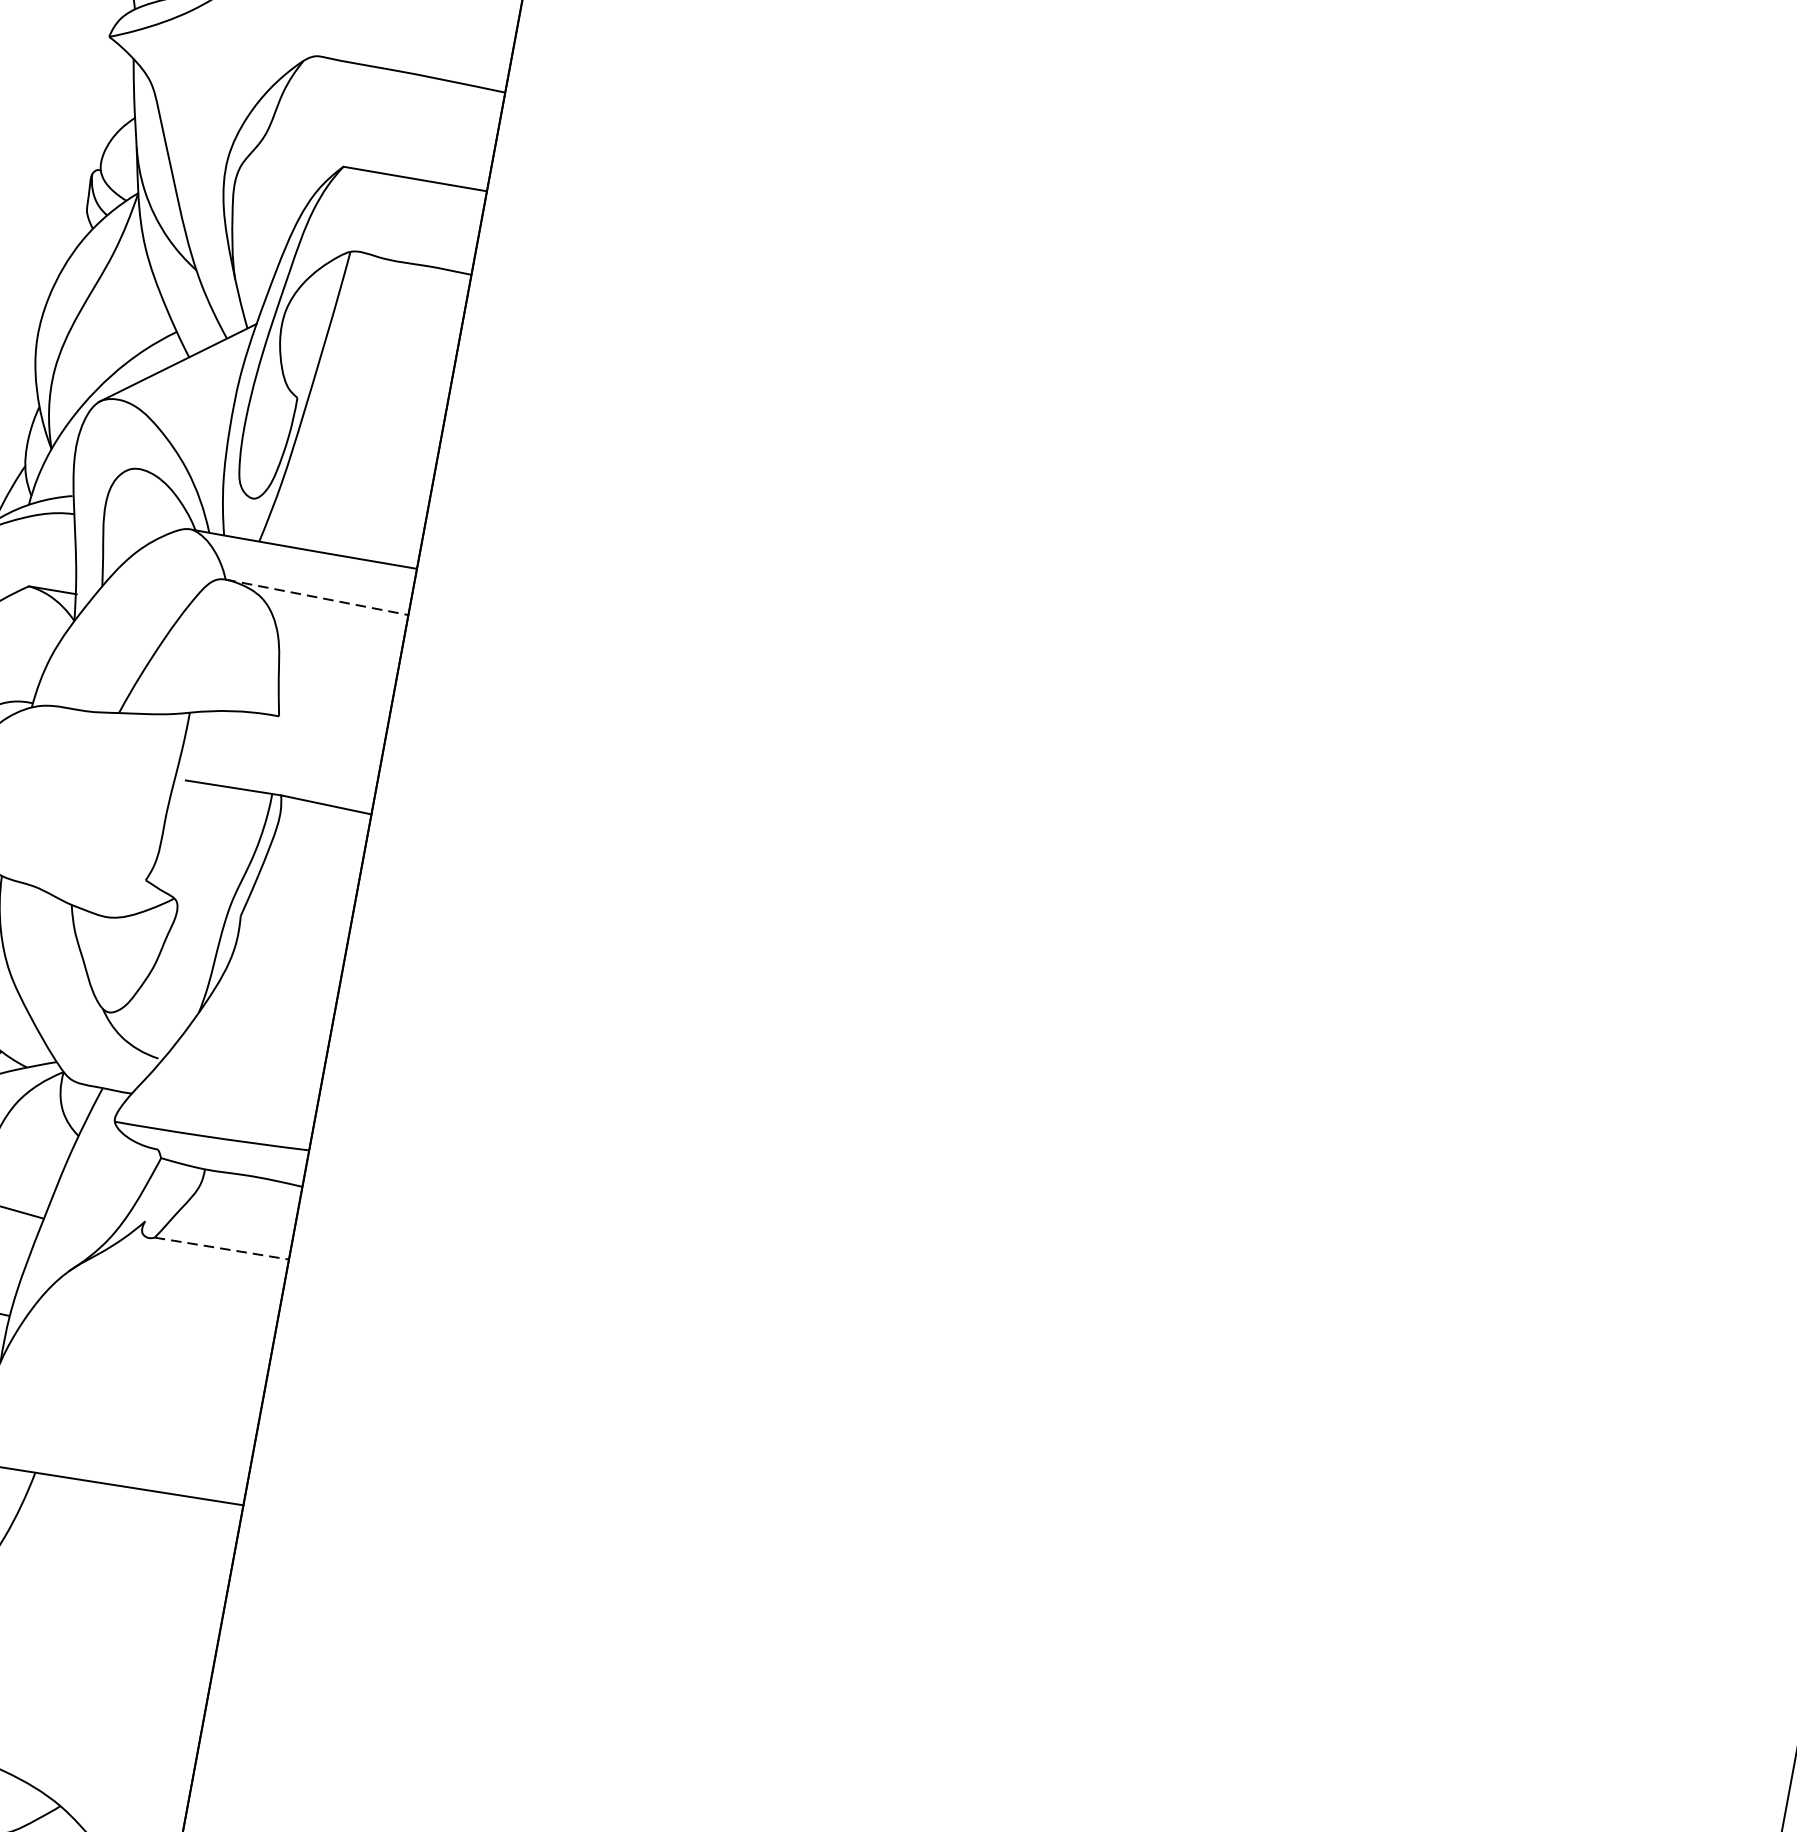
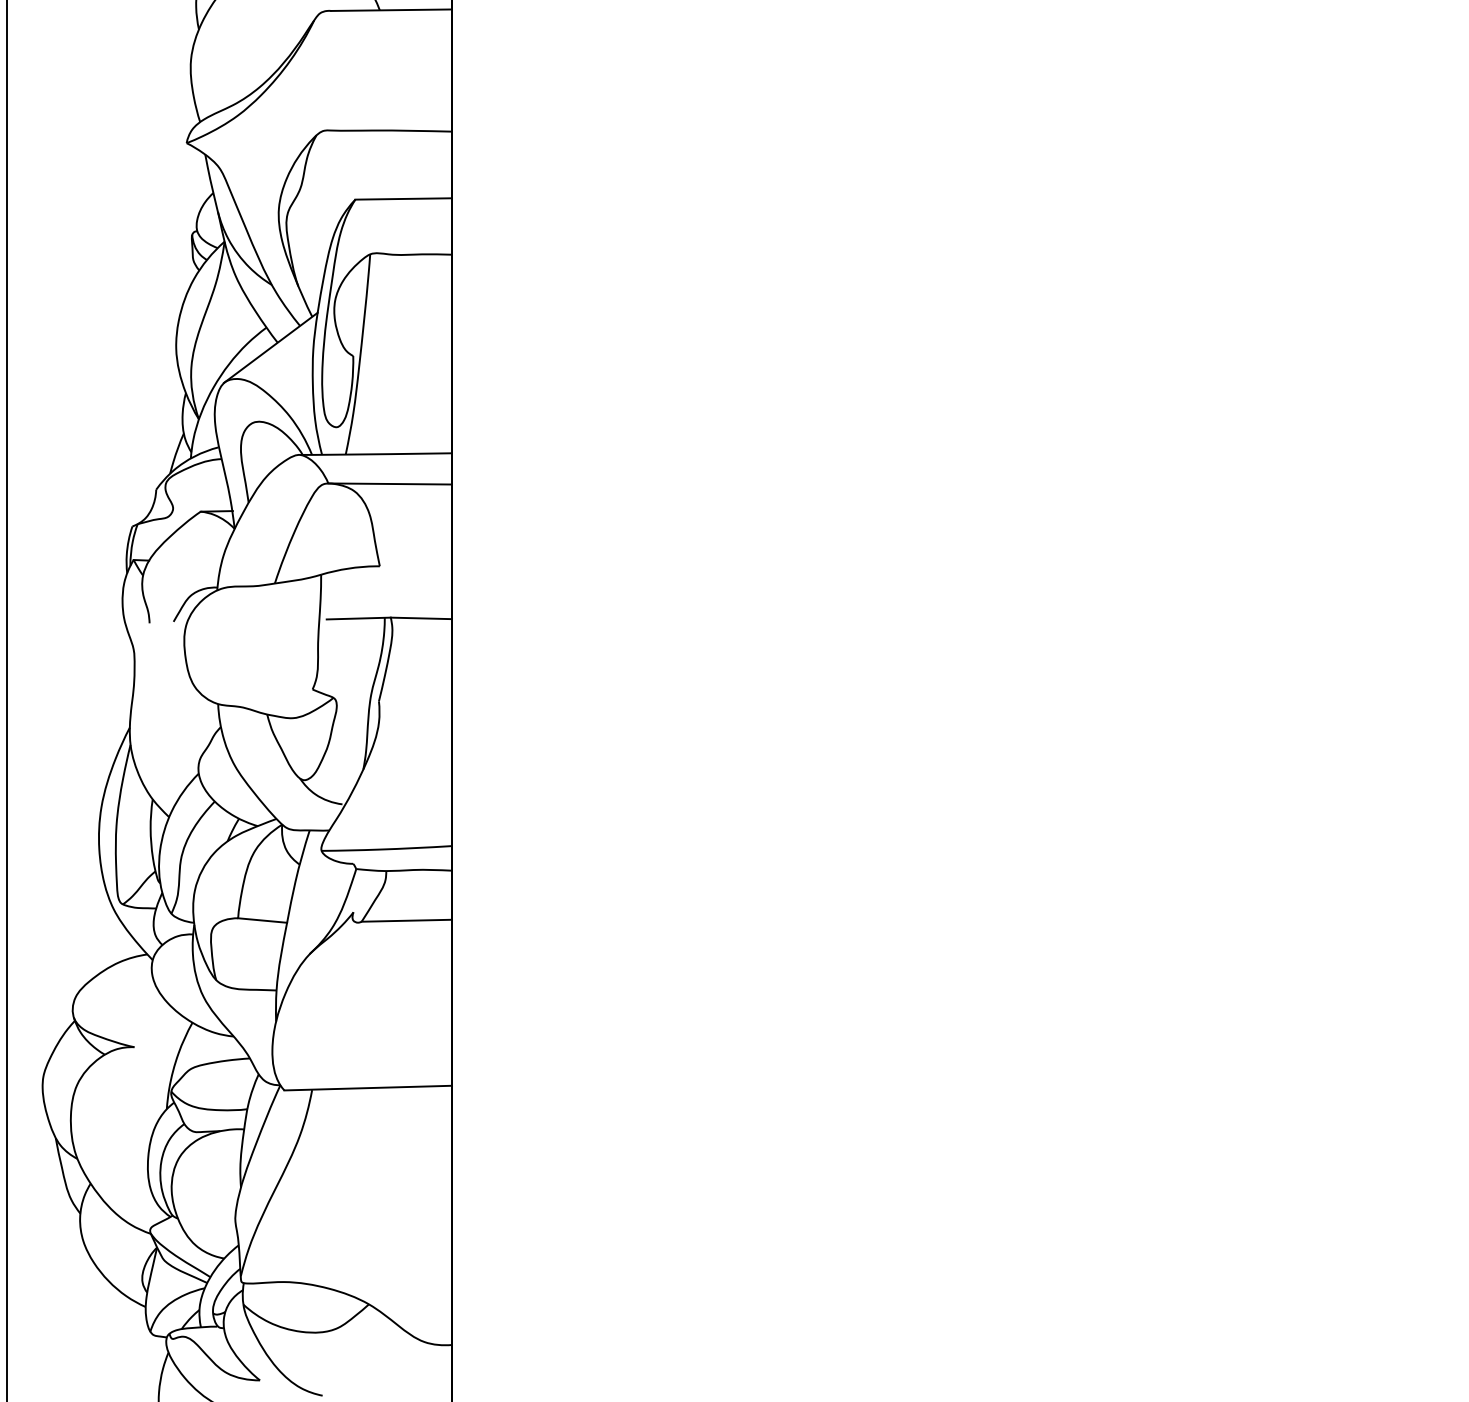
line: (317, 596) -> (390, 483), dashed -> solid
line: (222, 1248) -> (407, 920), dashed -> solid

